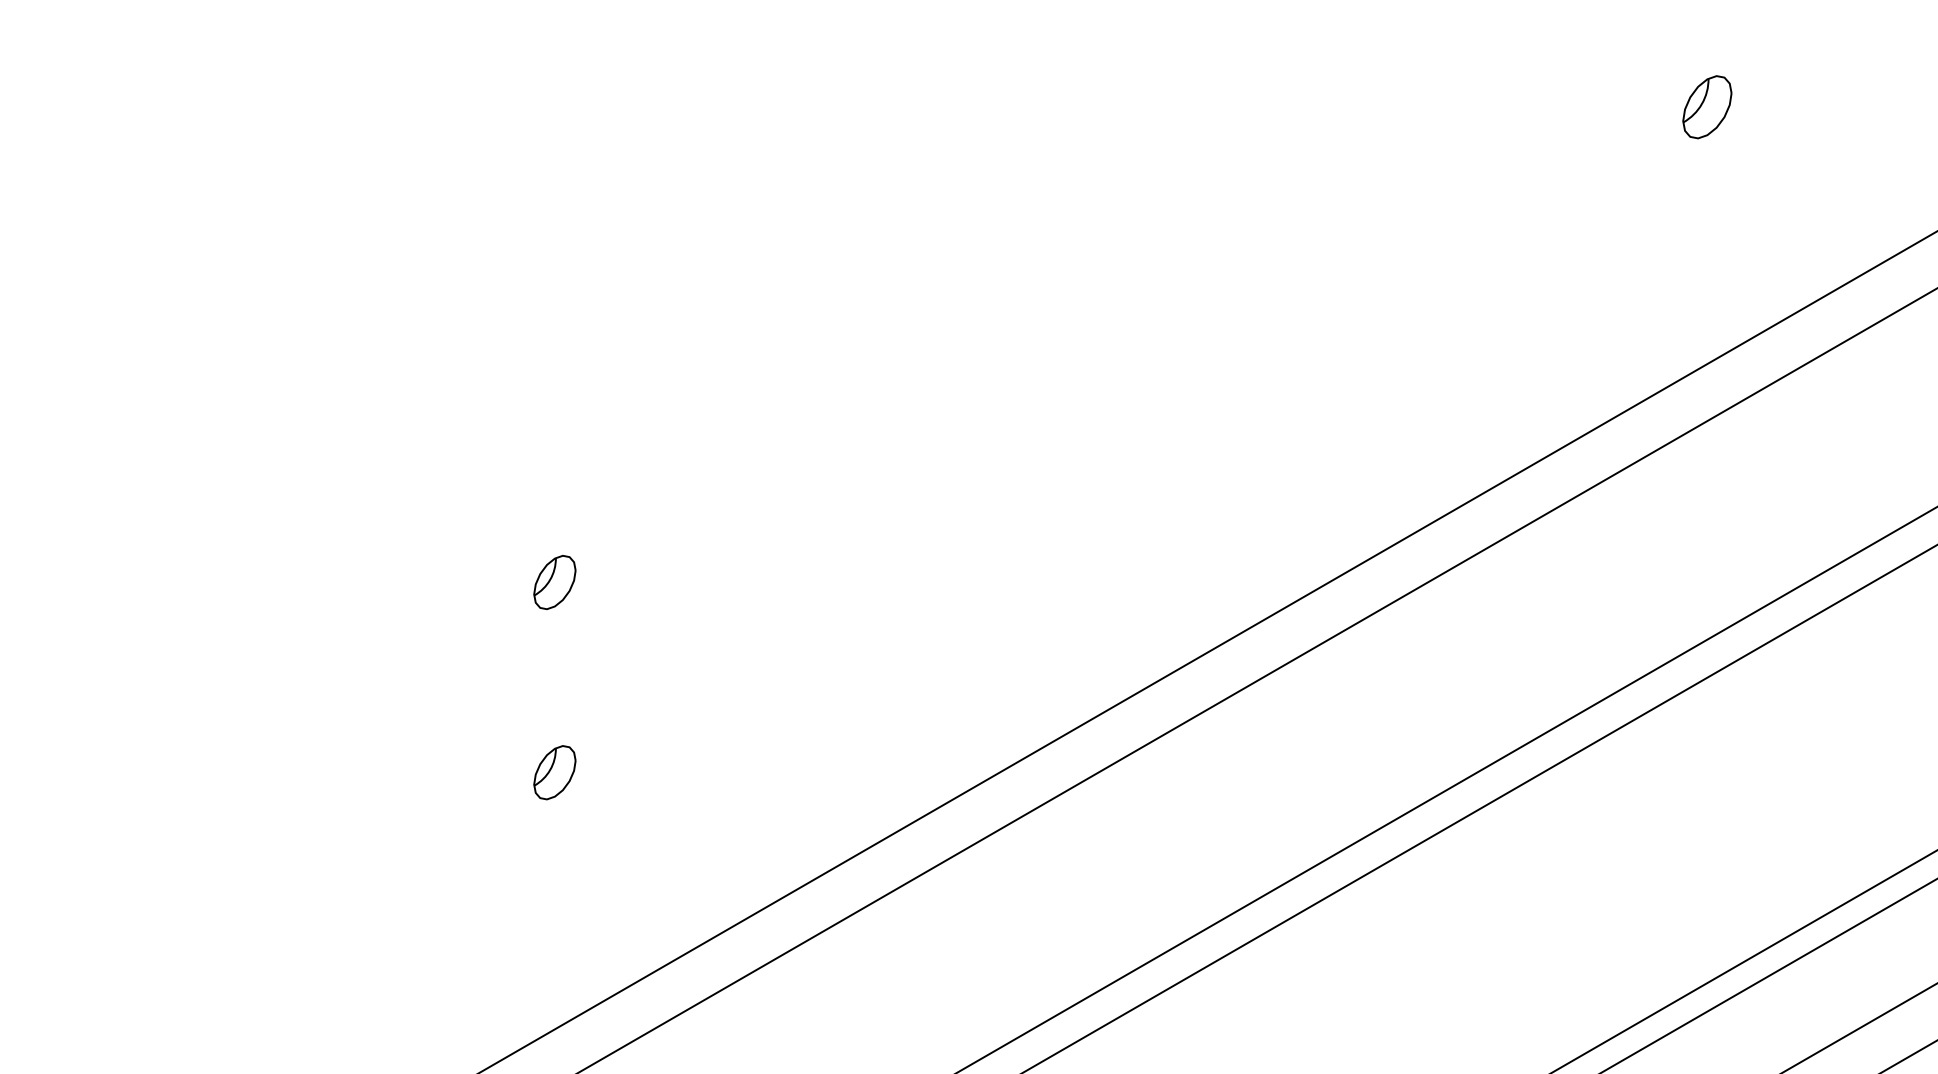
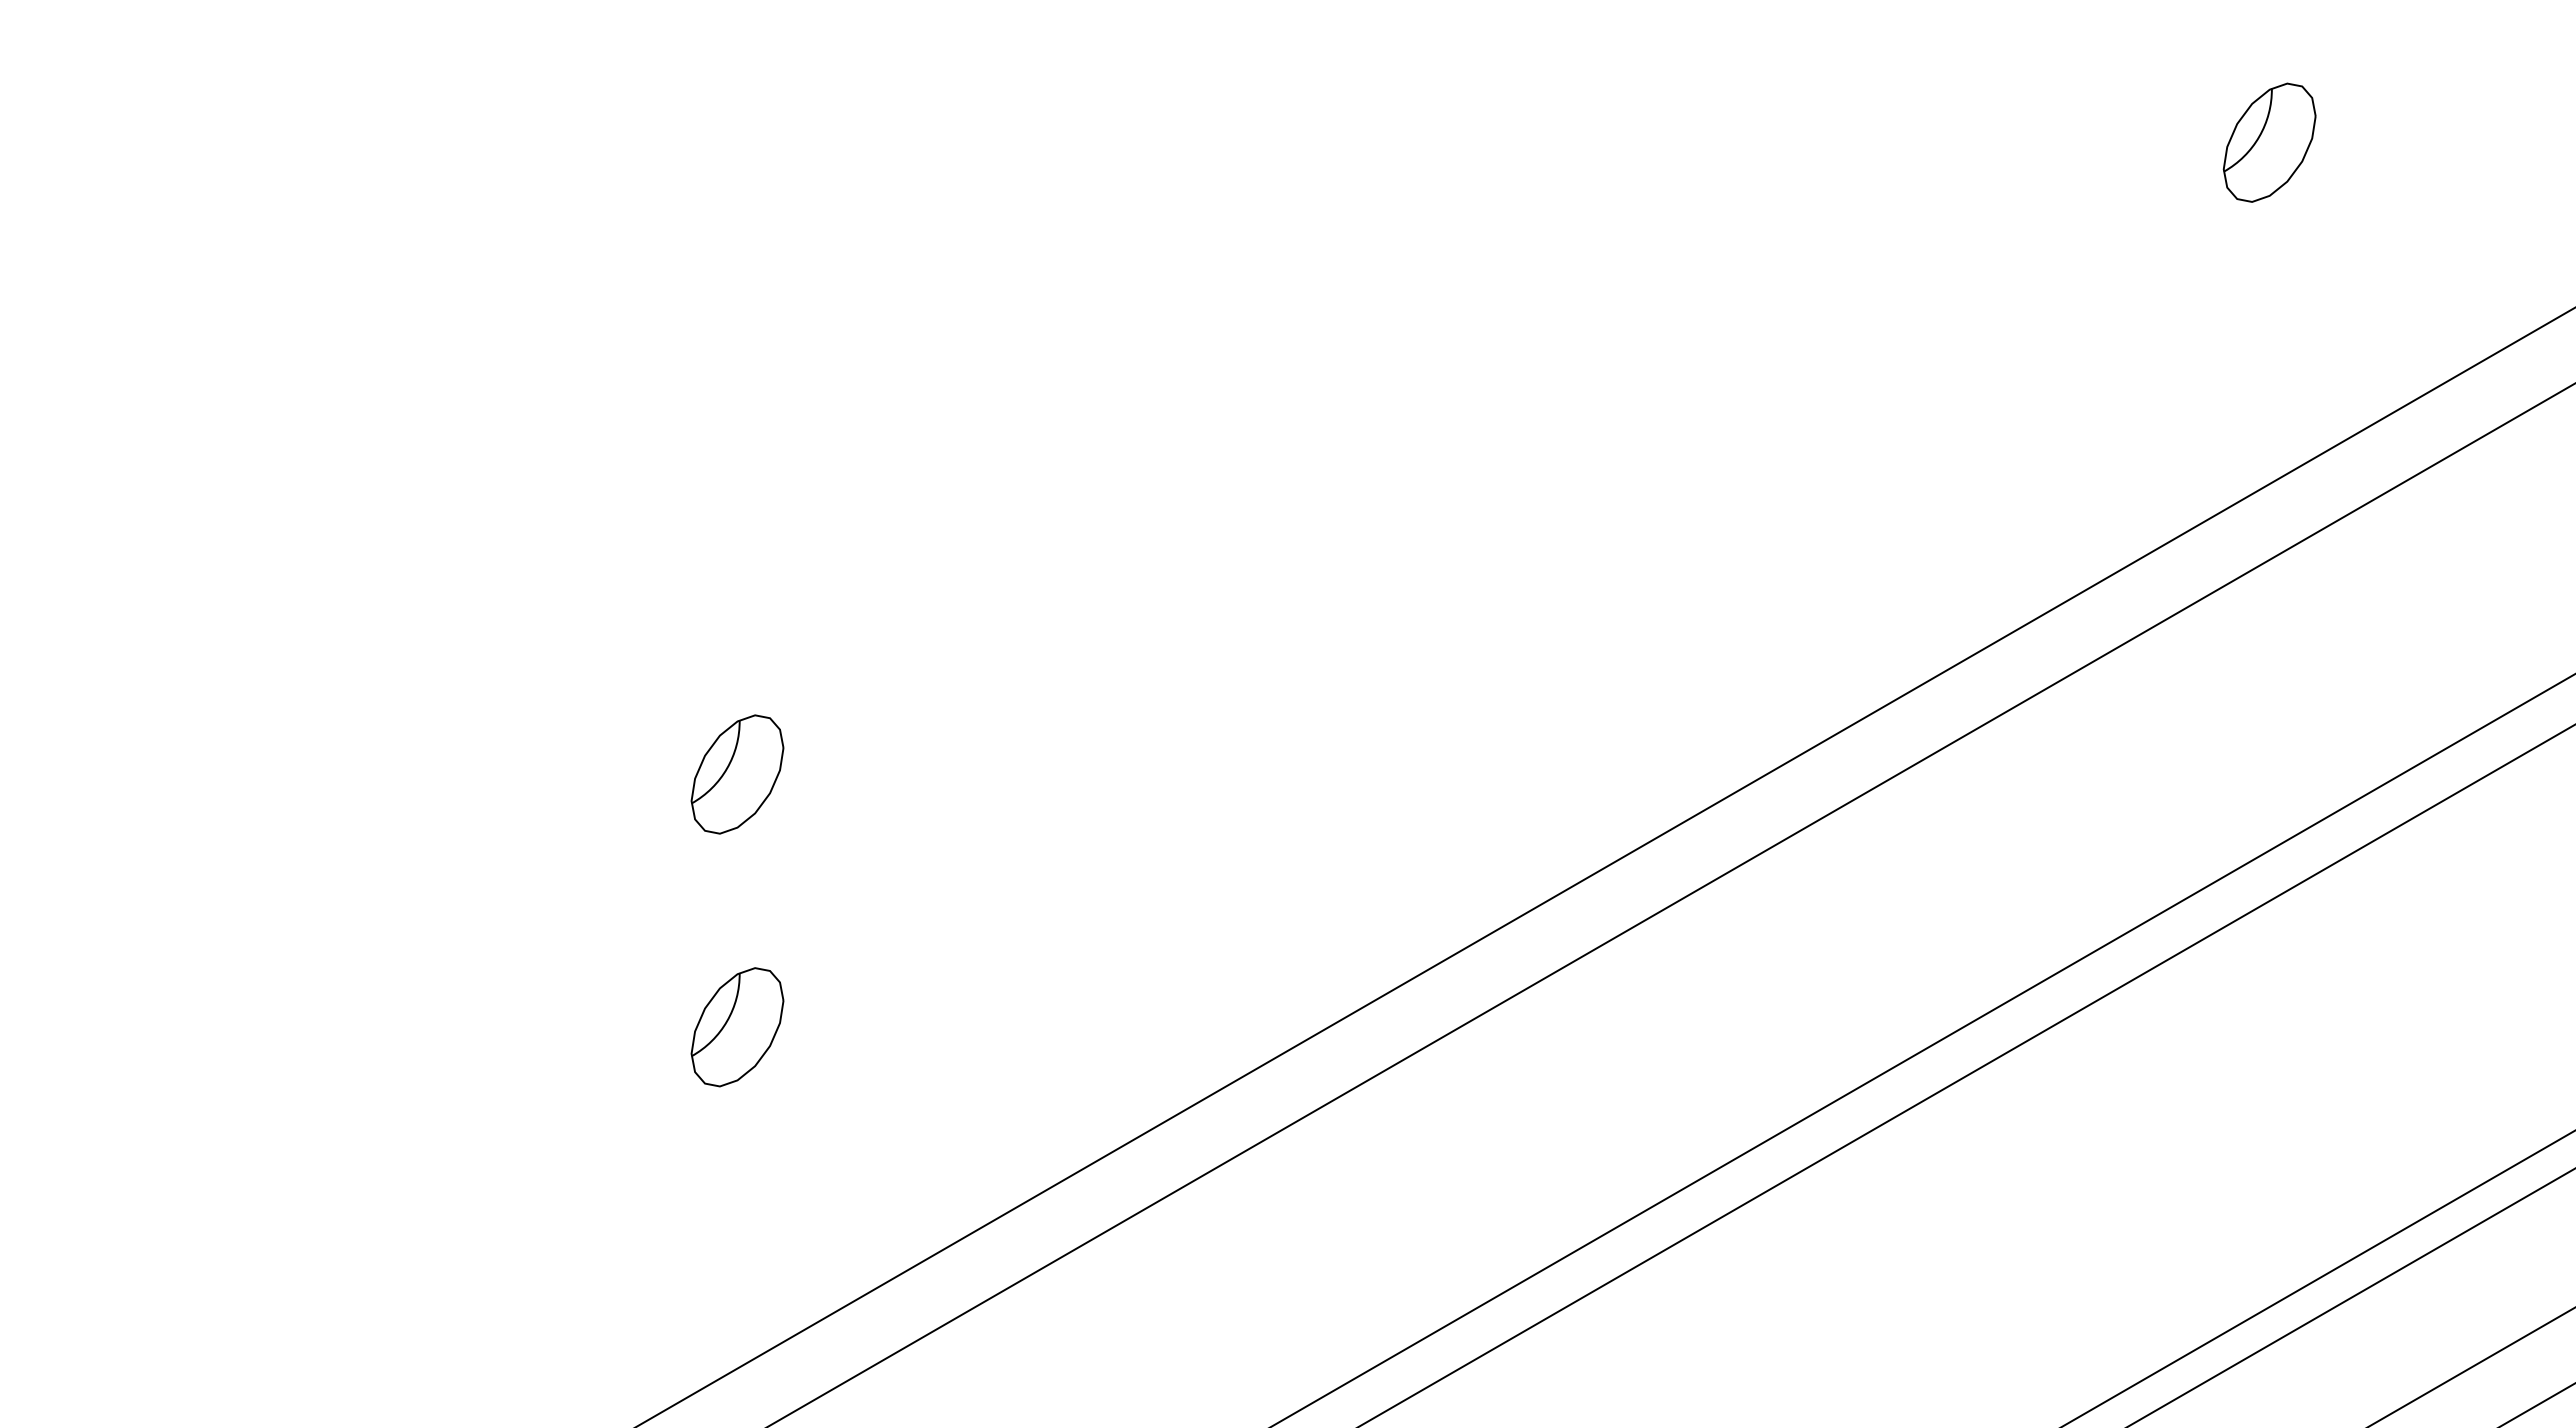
part: (1707, 107) -> (2269, 142), size x1.43
part: (554, 582) -> (737, 774), size x1.67
part: (554, 772) -> (737, 1027), size x1.67

